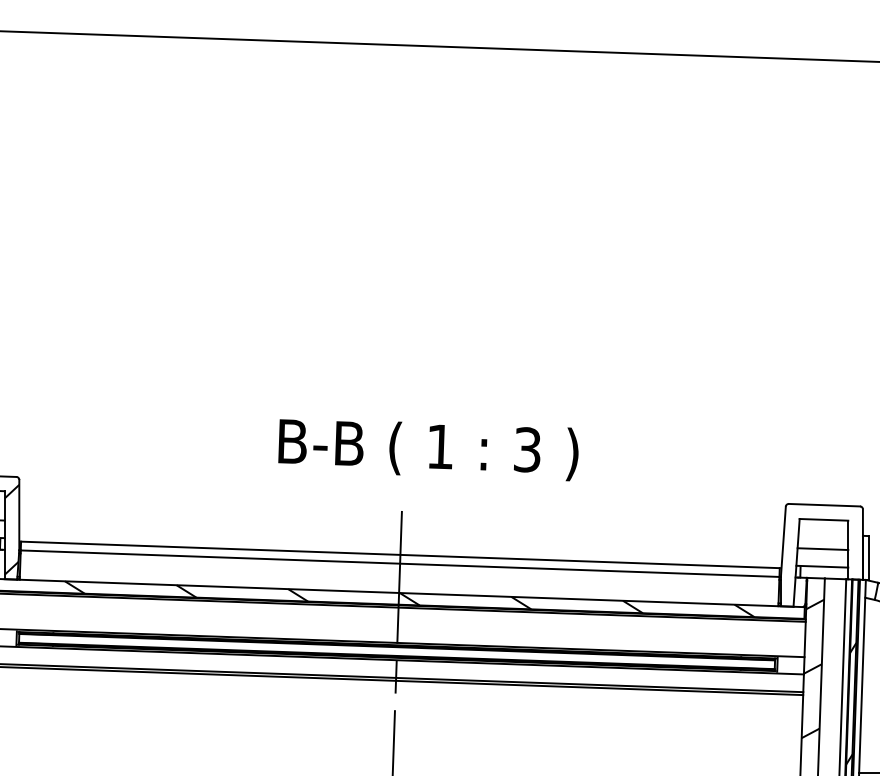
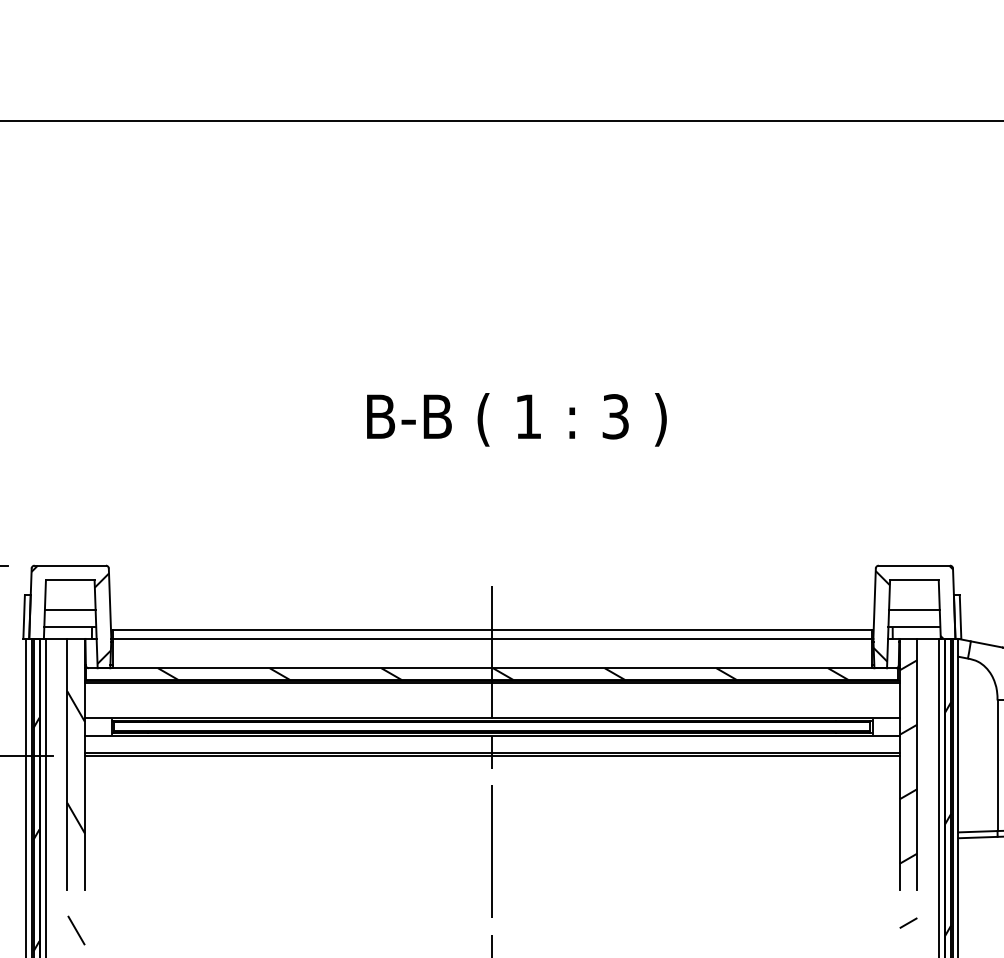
text: (428, 449) -> (516, 419), moved
hatch: (821, 552) -> (913, 613), added

